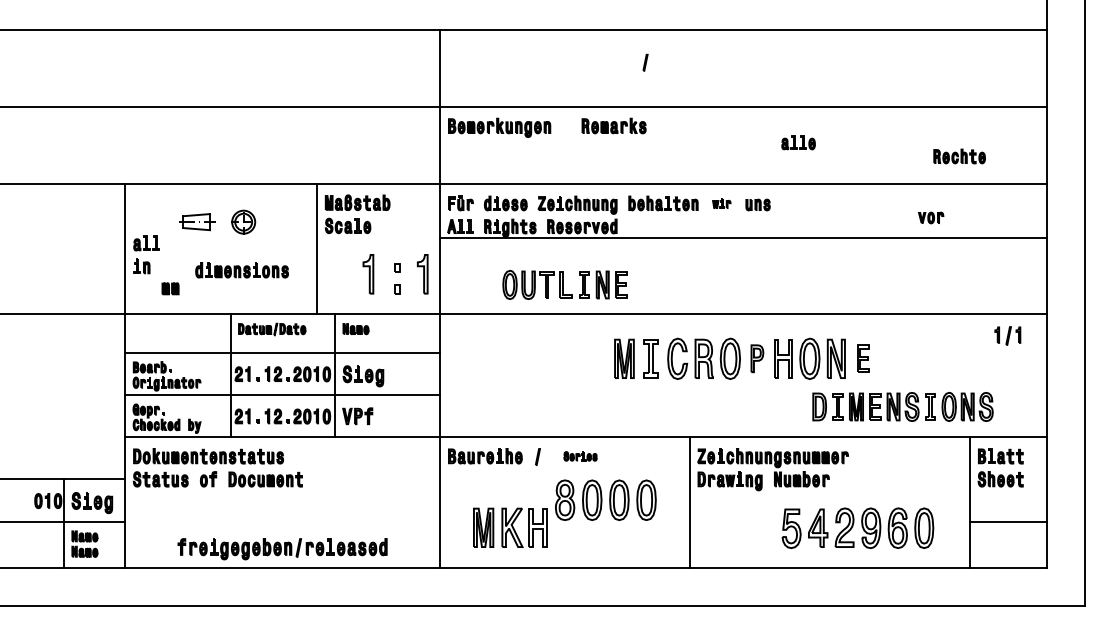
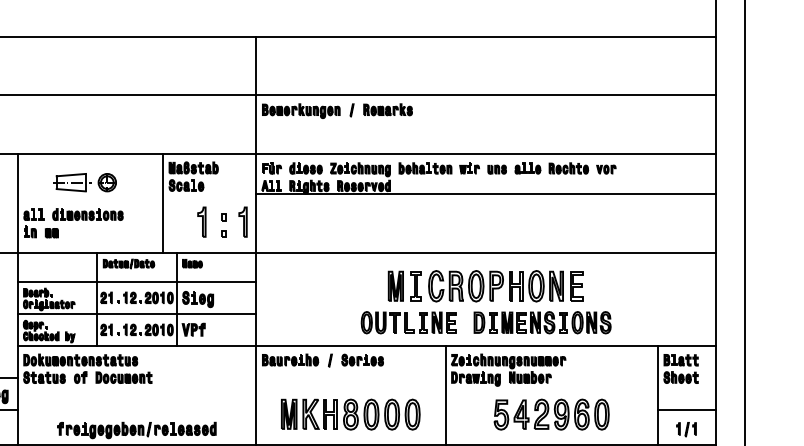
line: (645, 62) -> (352, 110), moved
part: (798, 142) -> (527, 168), moved
part: (959, 156) -> (568, 168), moved
part: (721, 203) -> (469, 168), size x1.43
part: (931, 217) -> (606, 169), moved
part: (197, 221) -> (72, 182), size x1.43
part: (146, 254) -> (33, 223), moved
part: (241, 270) -> (87, 214), moved
part: (564, 284) -> (408, 322), moved
part: (1007, 335) -> (686, 429), moved
part: (757, 358) -> (496, 285), size x1.43
part: (863, 358) -> (577, 285), size x1.43
part: (902, 406) -> (542, 322), moved
part: (580, 456) -> (362, 360), size x1.67
part: (605, 499) -> (381, 414), moved
part: (857, 527) -> (551, 414), moved

